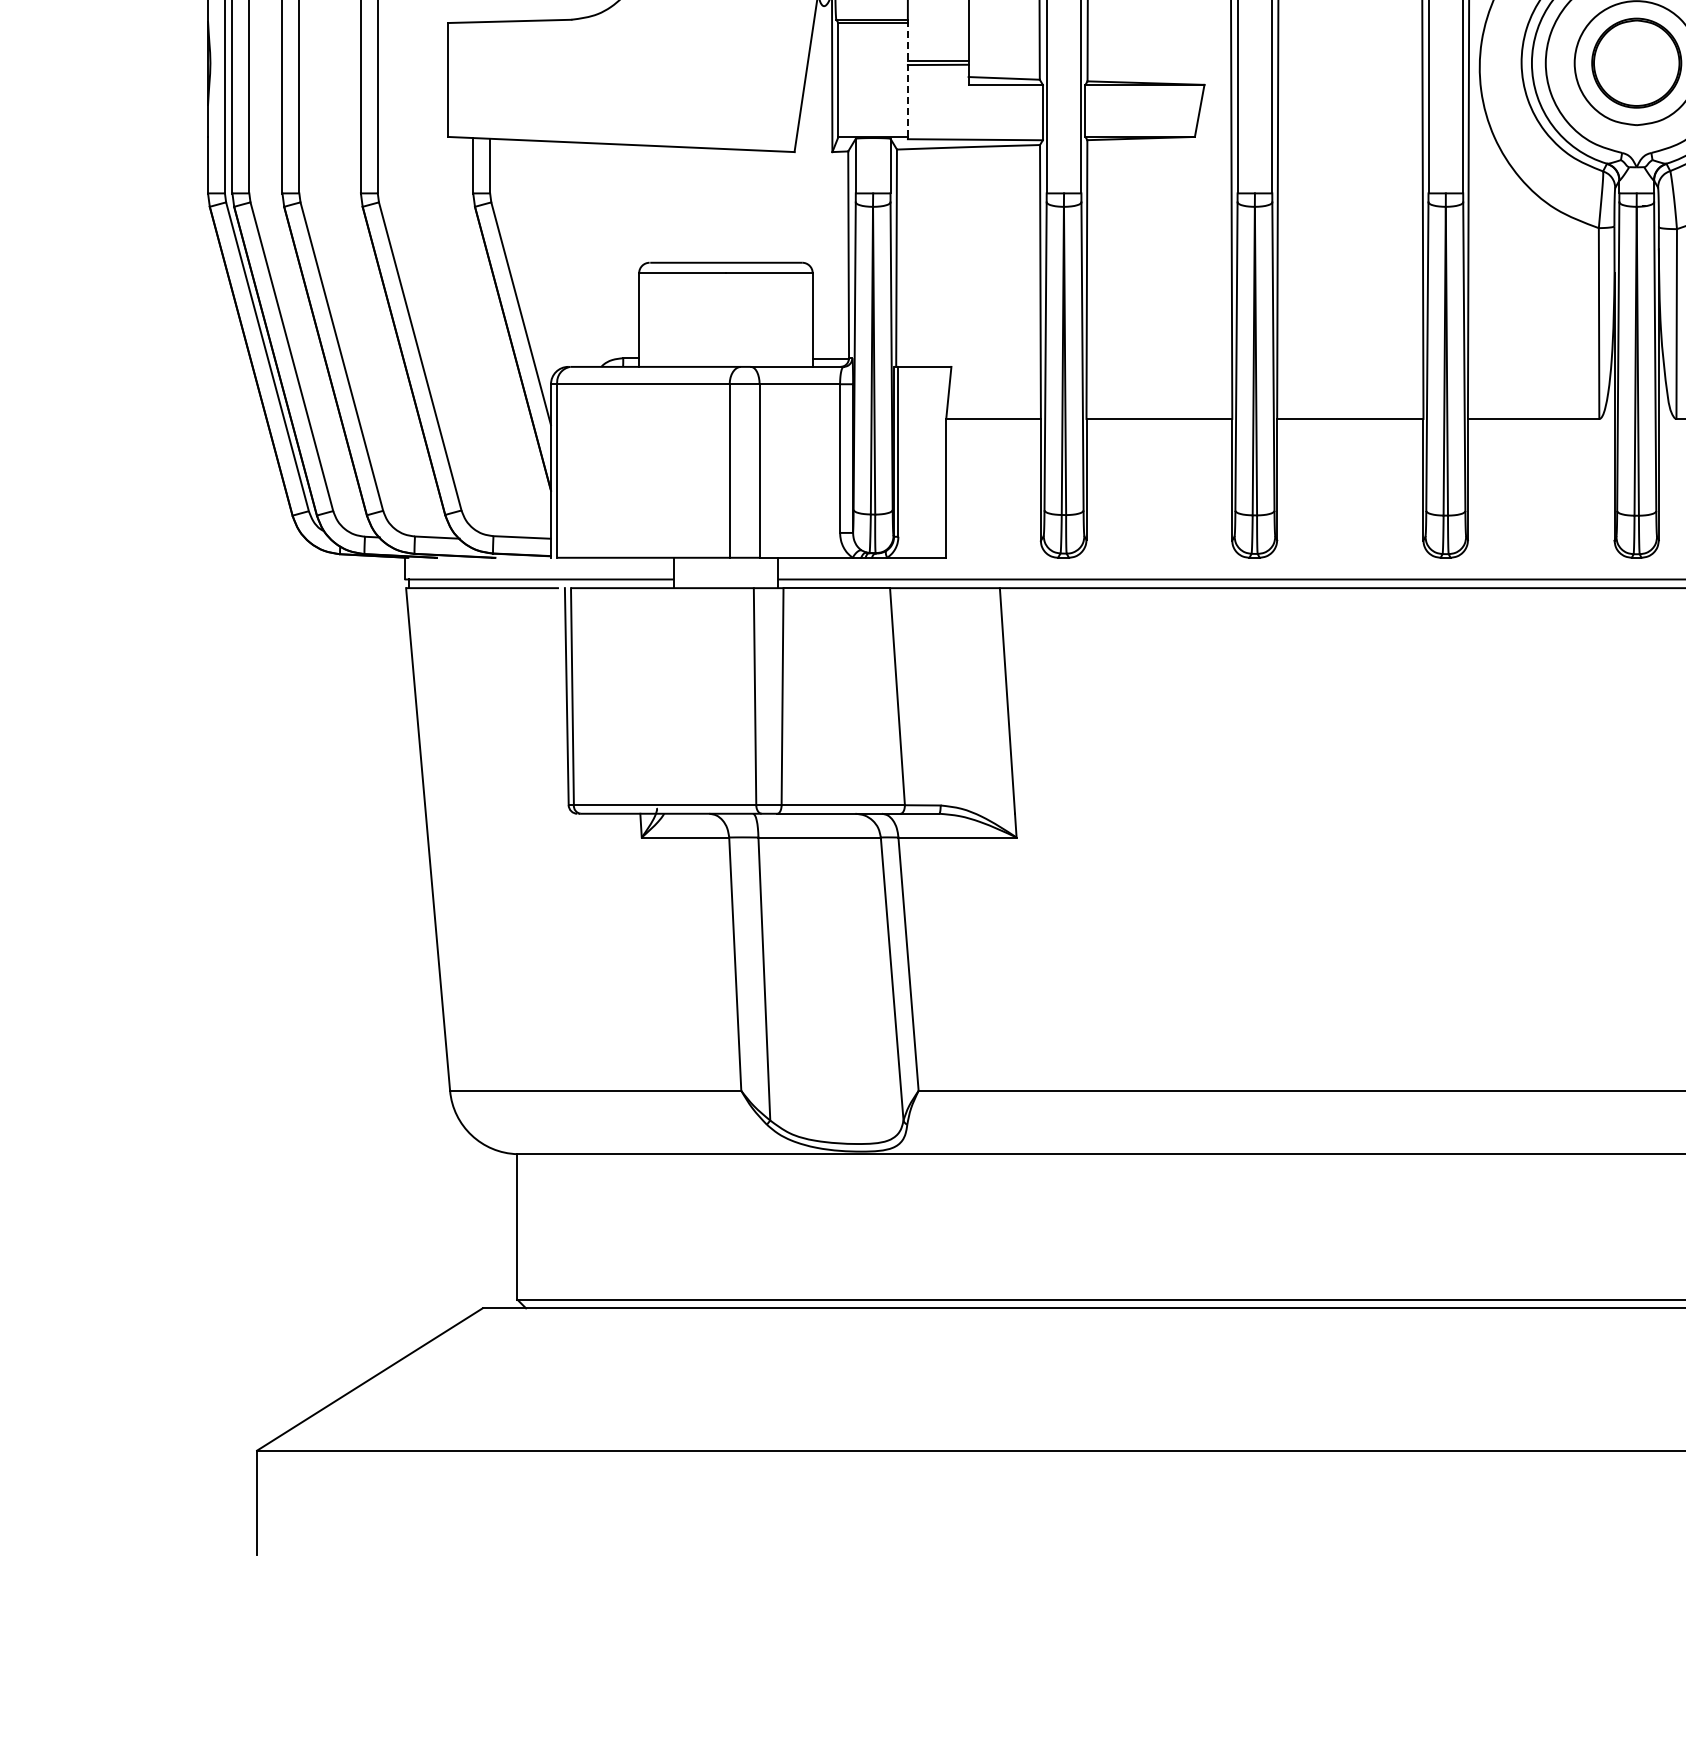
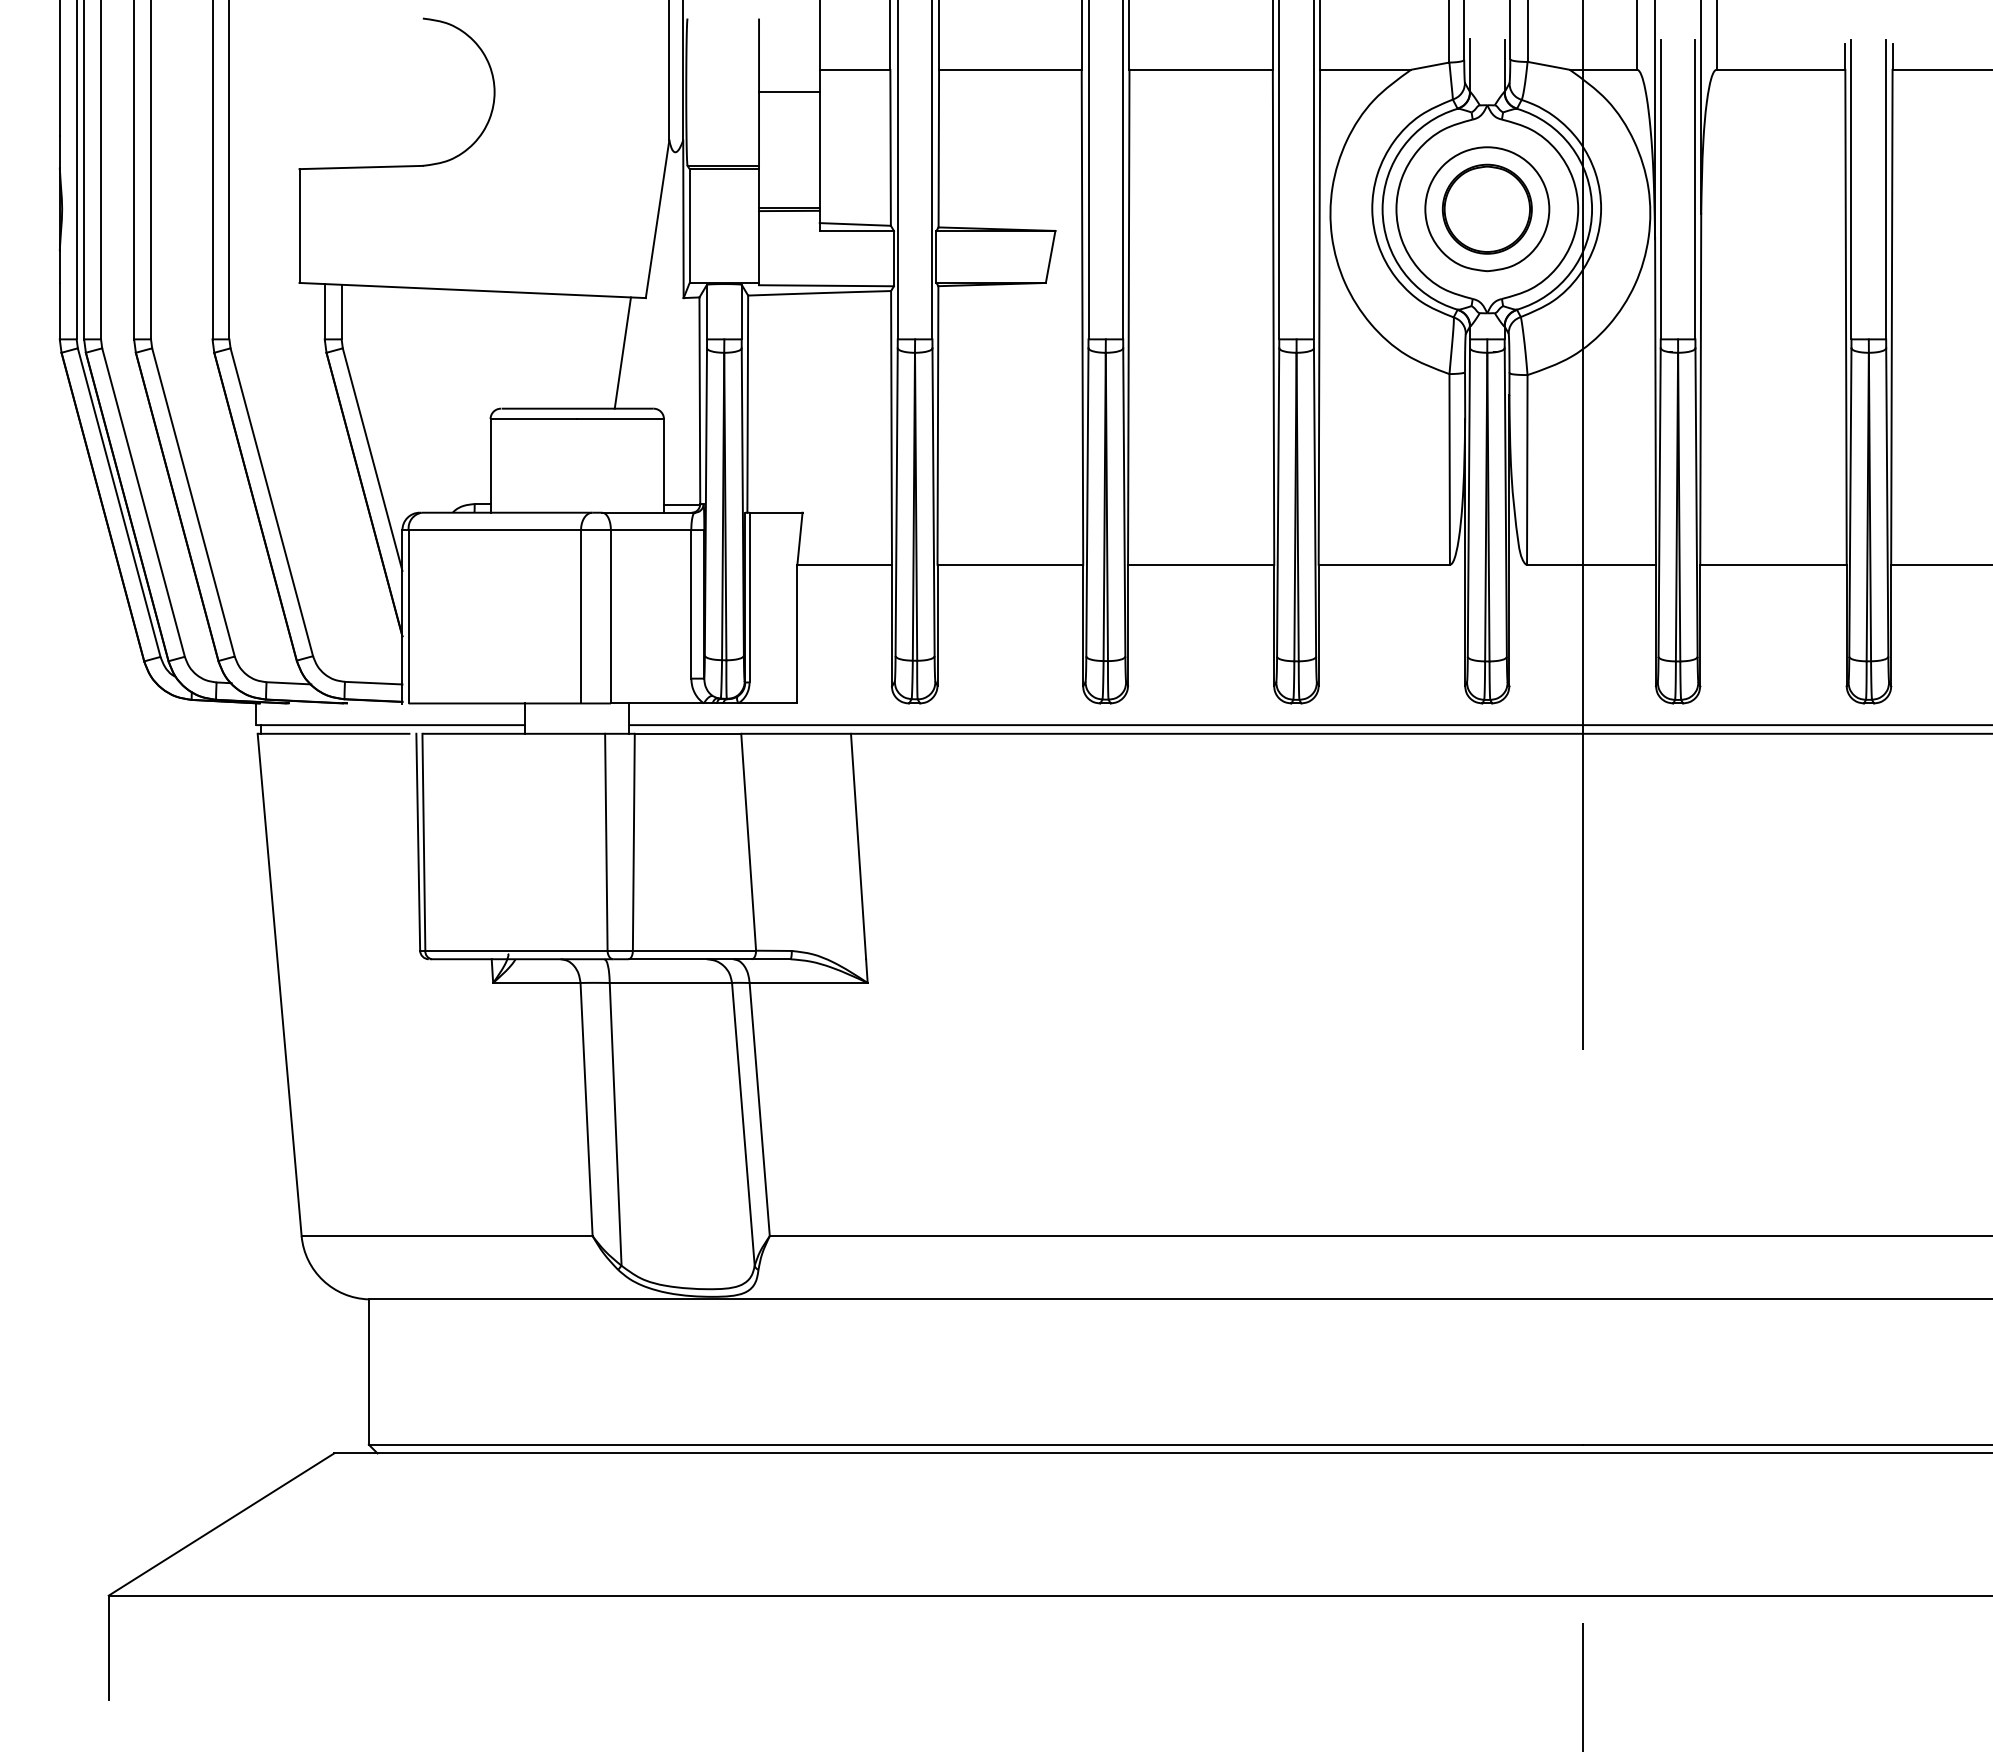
line: (908, 80) -> (759, 226), dashed -> solid
line: (771, 206) -> (622, 352), added

